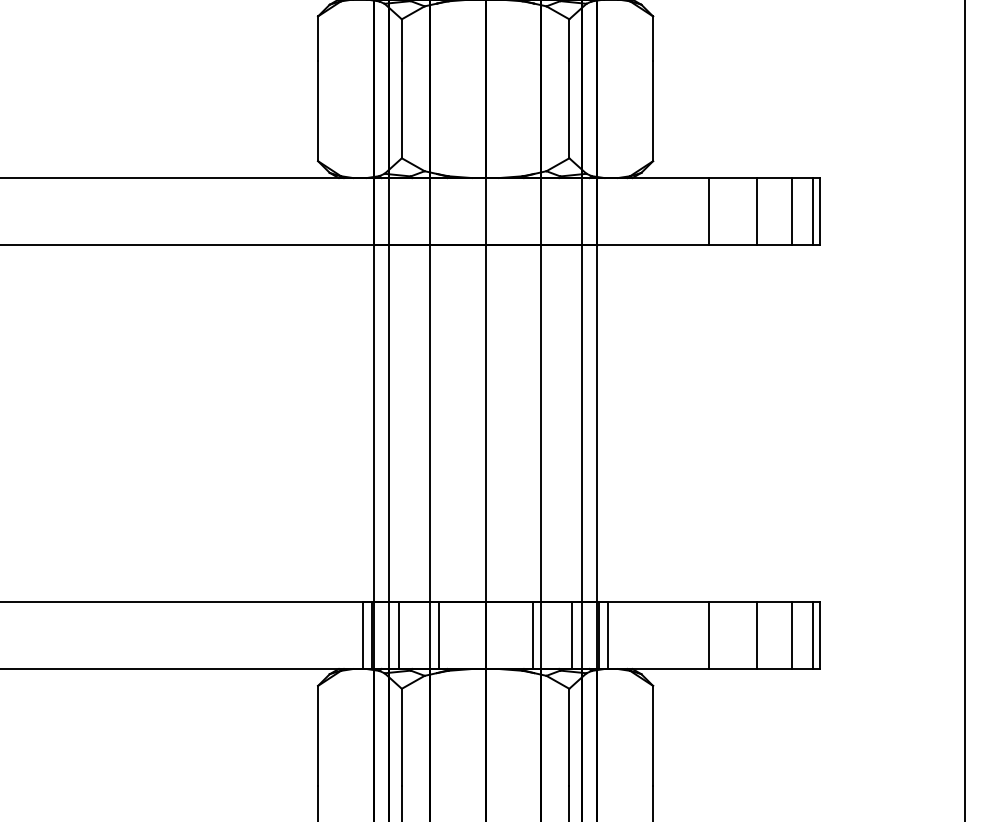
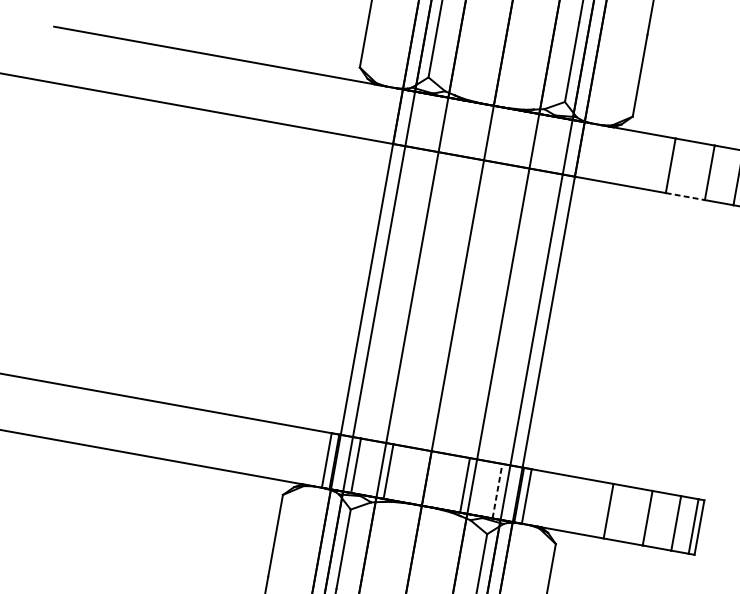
line: (732, 245) -> (685, 196), solid -> dashed
line: (572, 635) -> (497, 491), solid -> dashed

